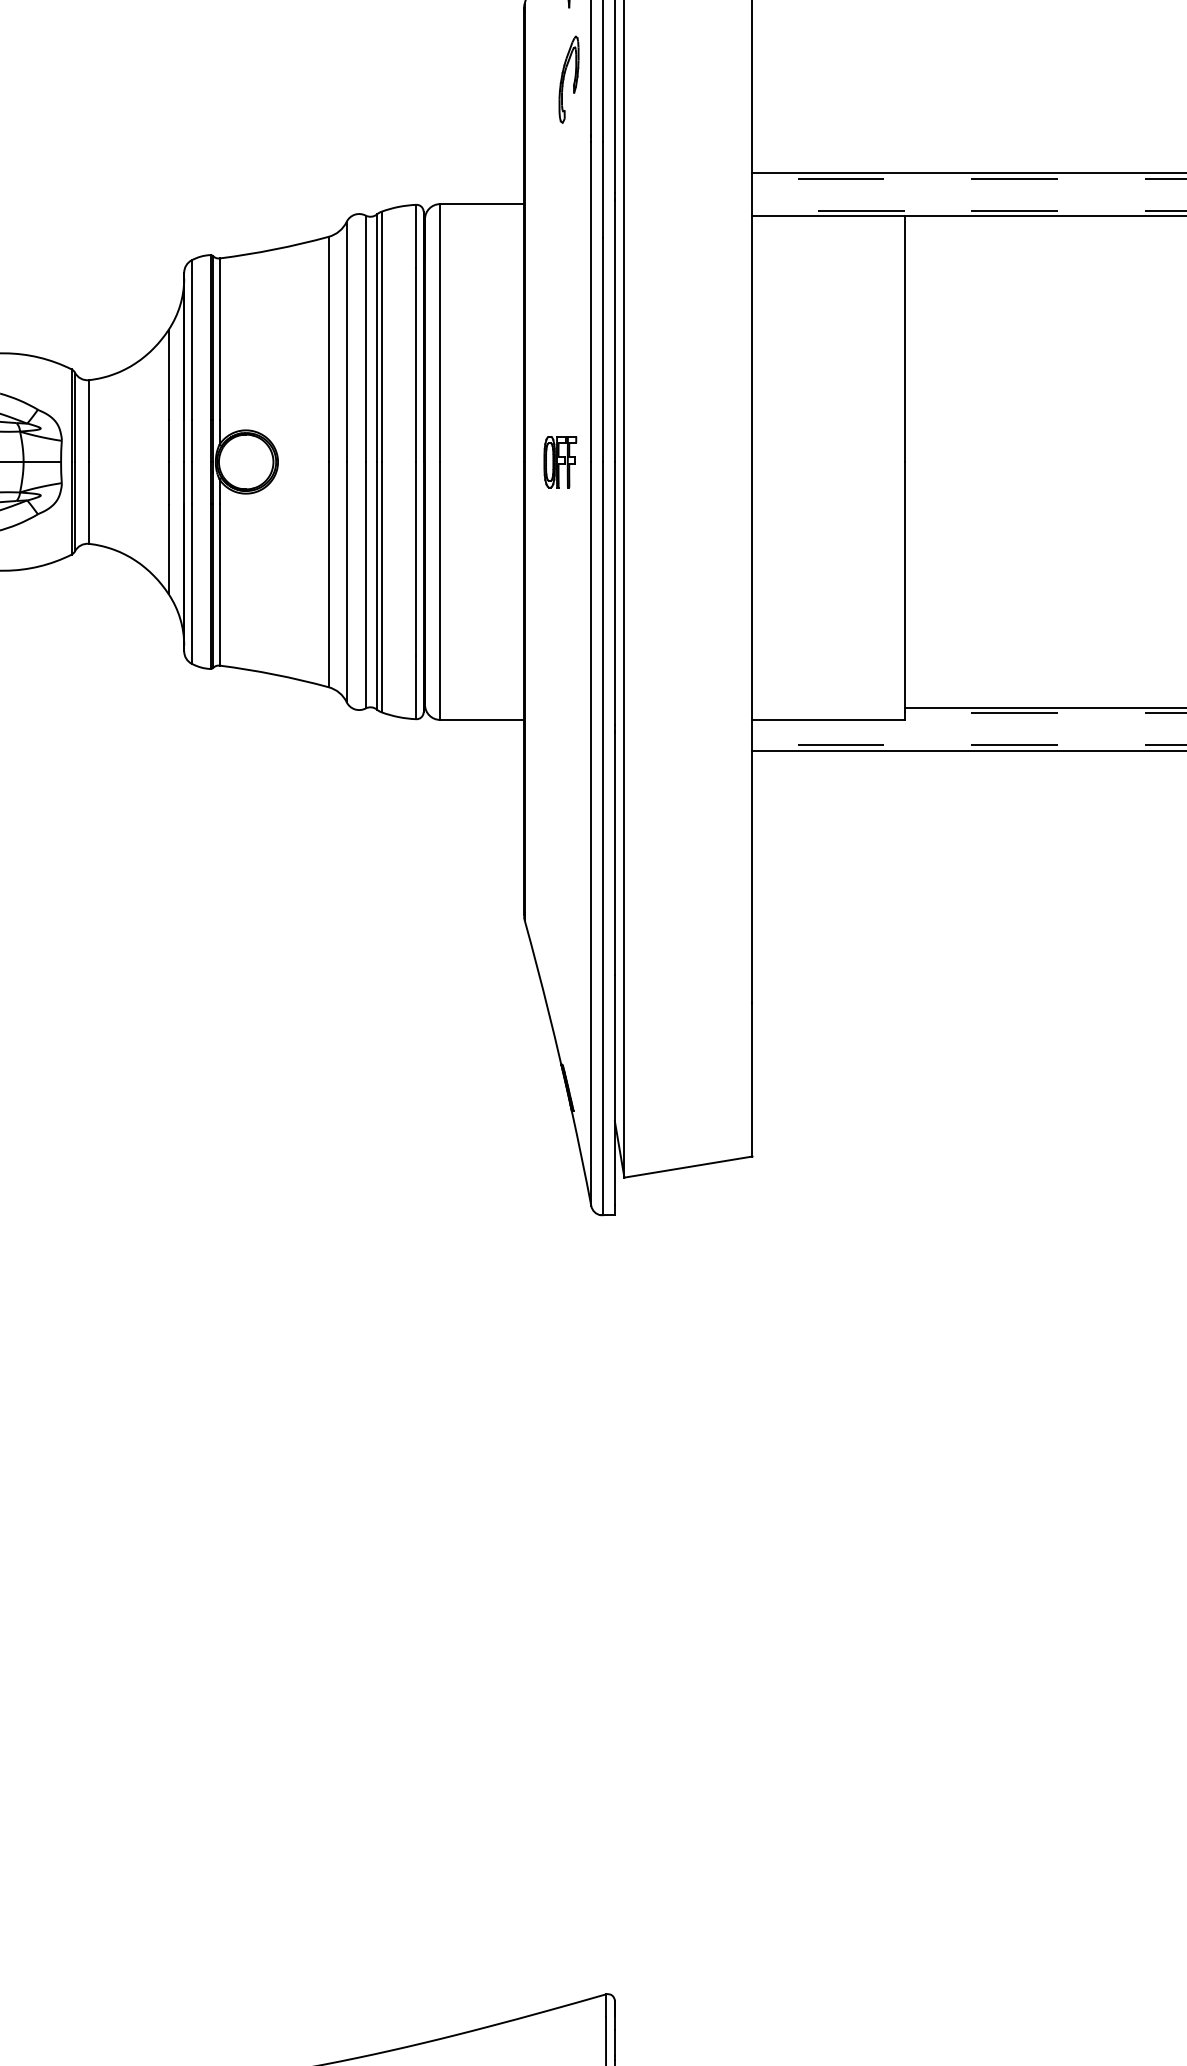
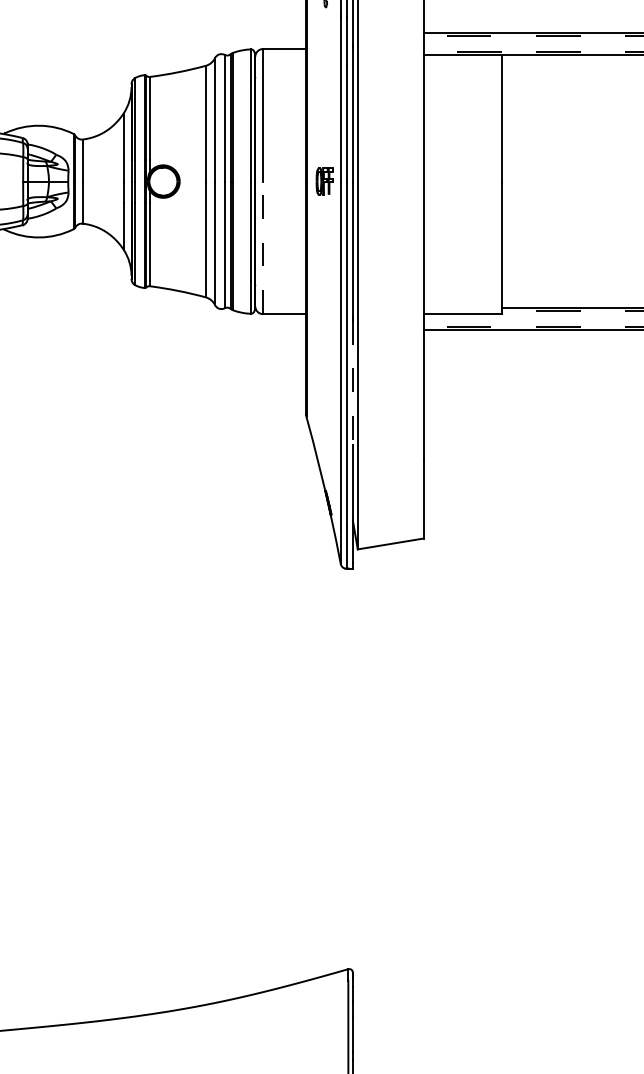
line: (440, 590) -> (263, 247), solid -> dashed
line: (614, 854) -> (352, 383), solid -> dashed

